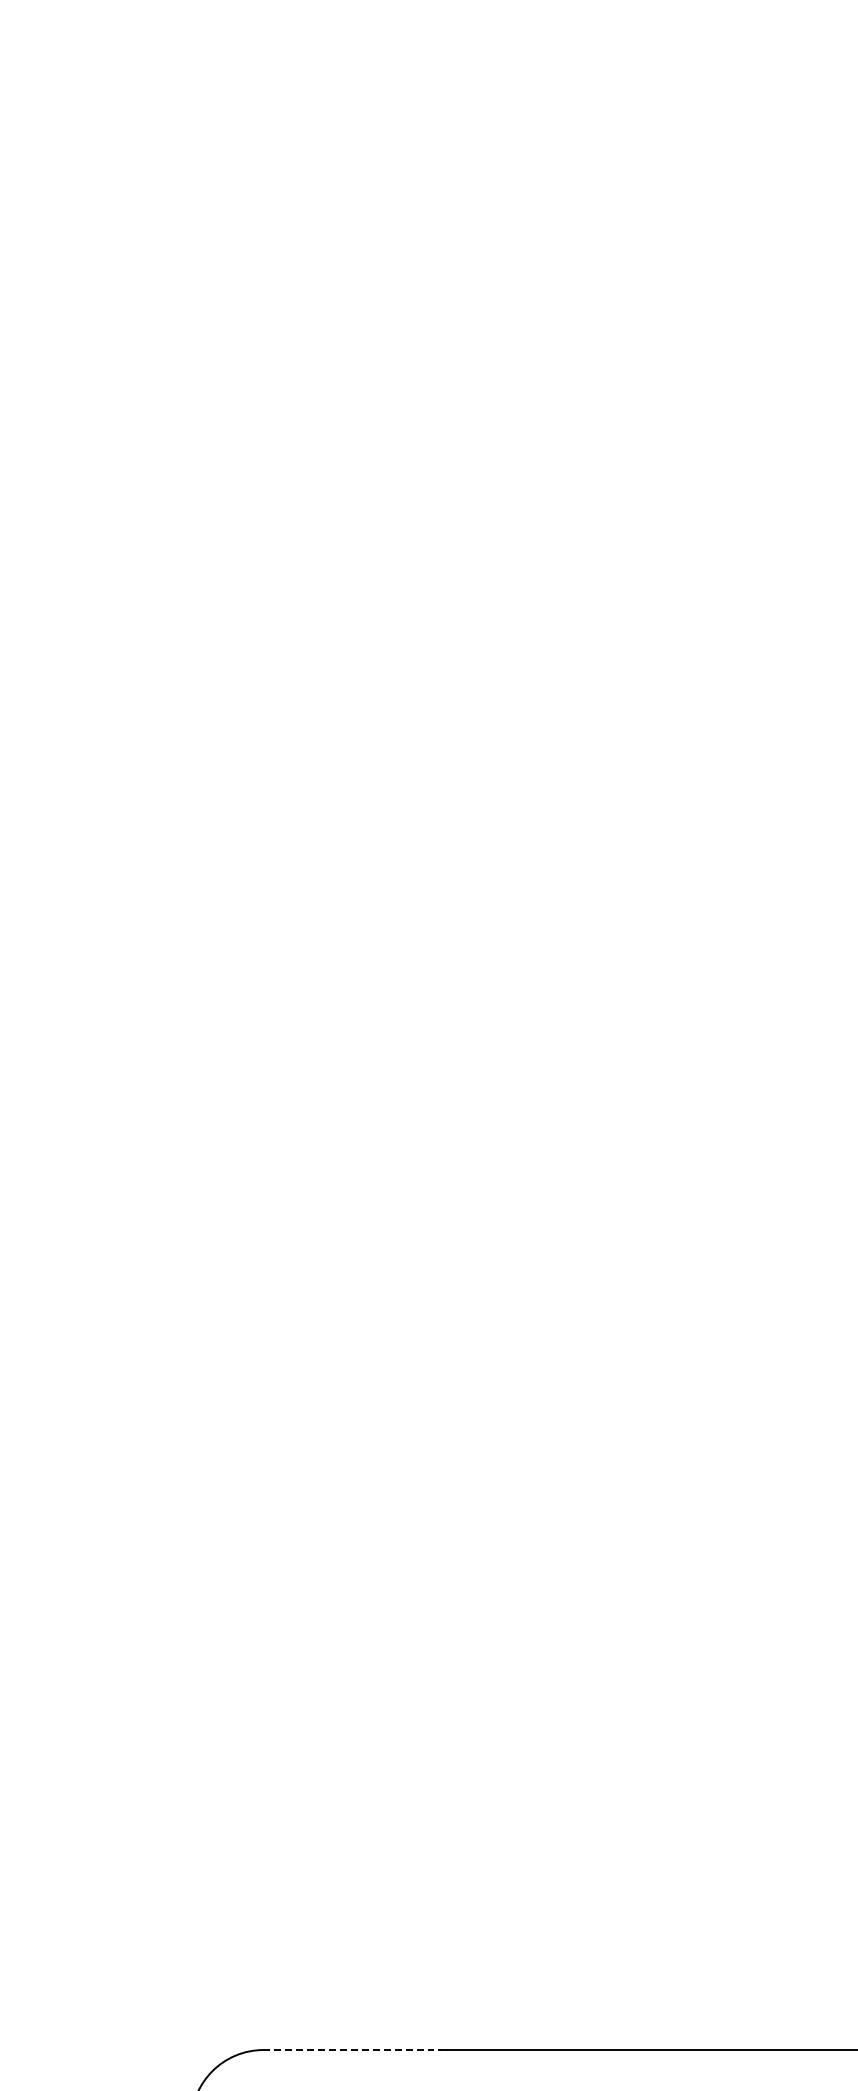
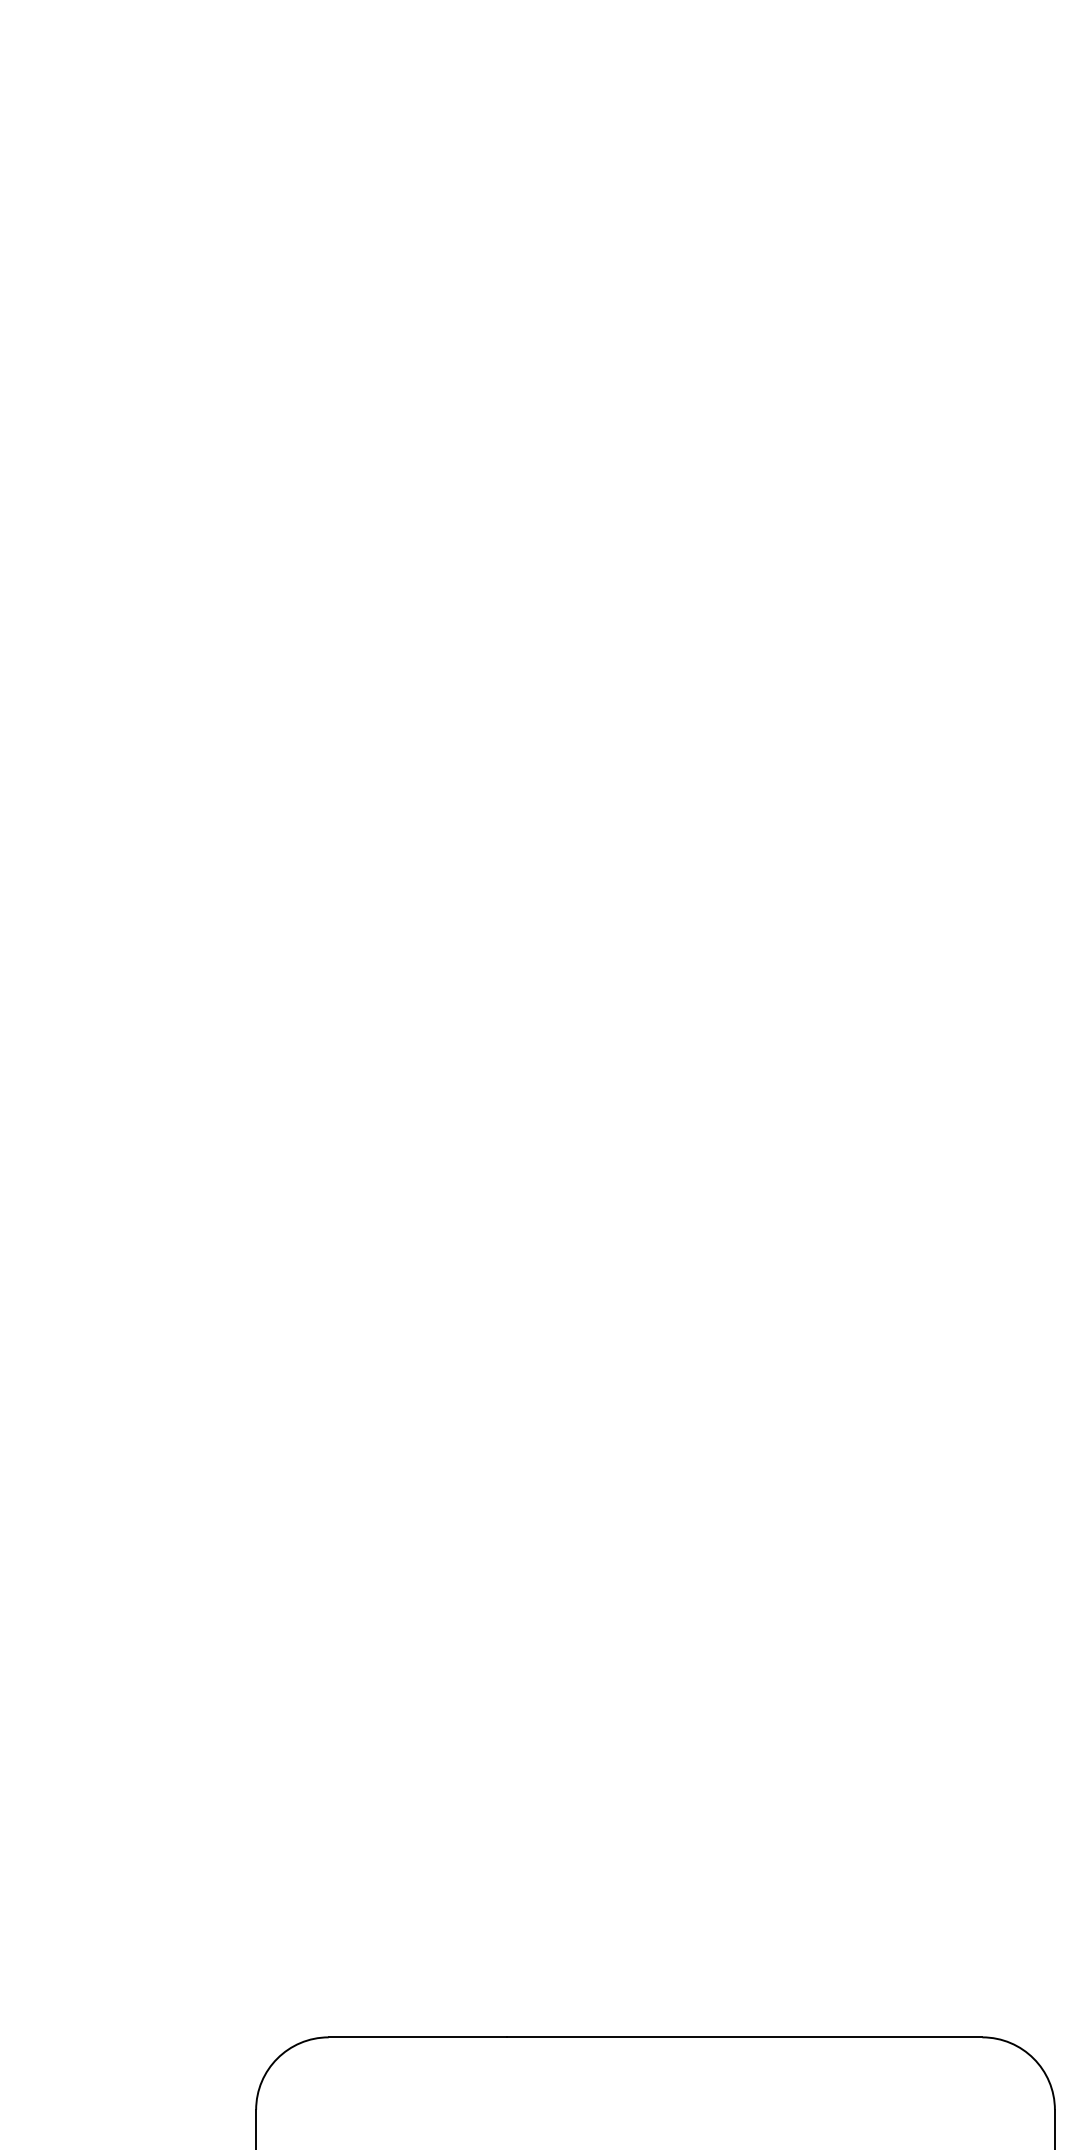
line: (352, 2050) -> (418, 2037), dashed -> solid

